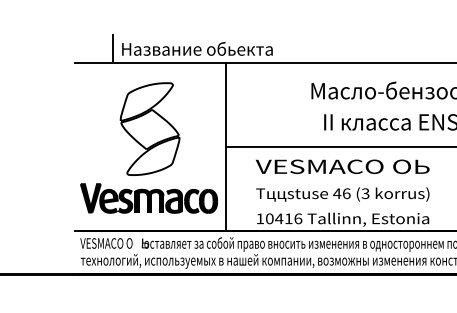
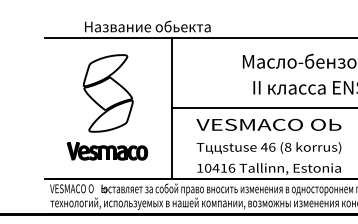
line: (113, 48) -> (77, 26), removed
text: (365, 193) -> (287, 147), (3 -> (8
part: (148, 198) -> (106, 151), size x0.7

